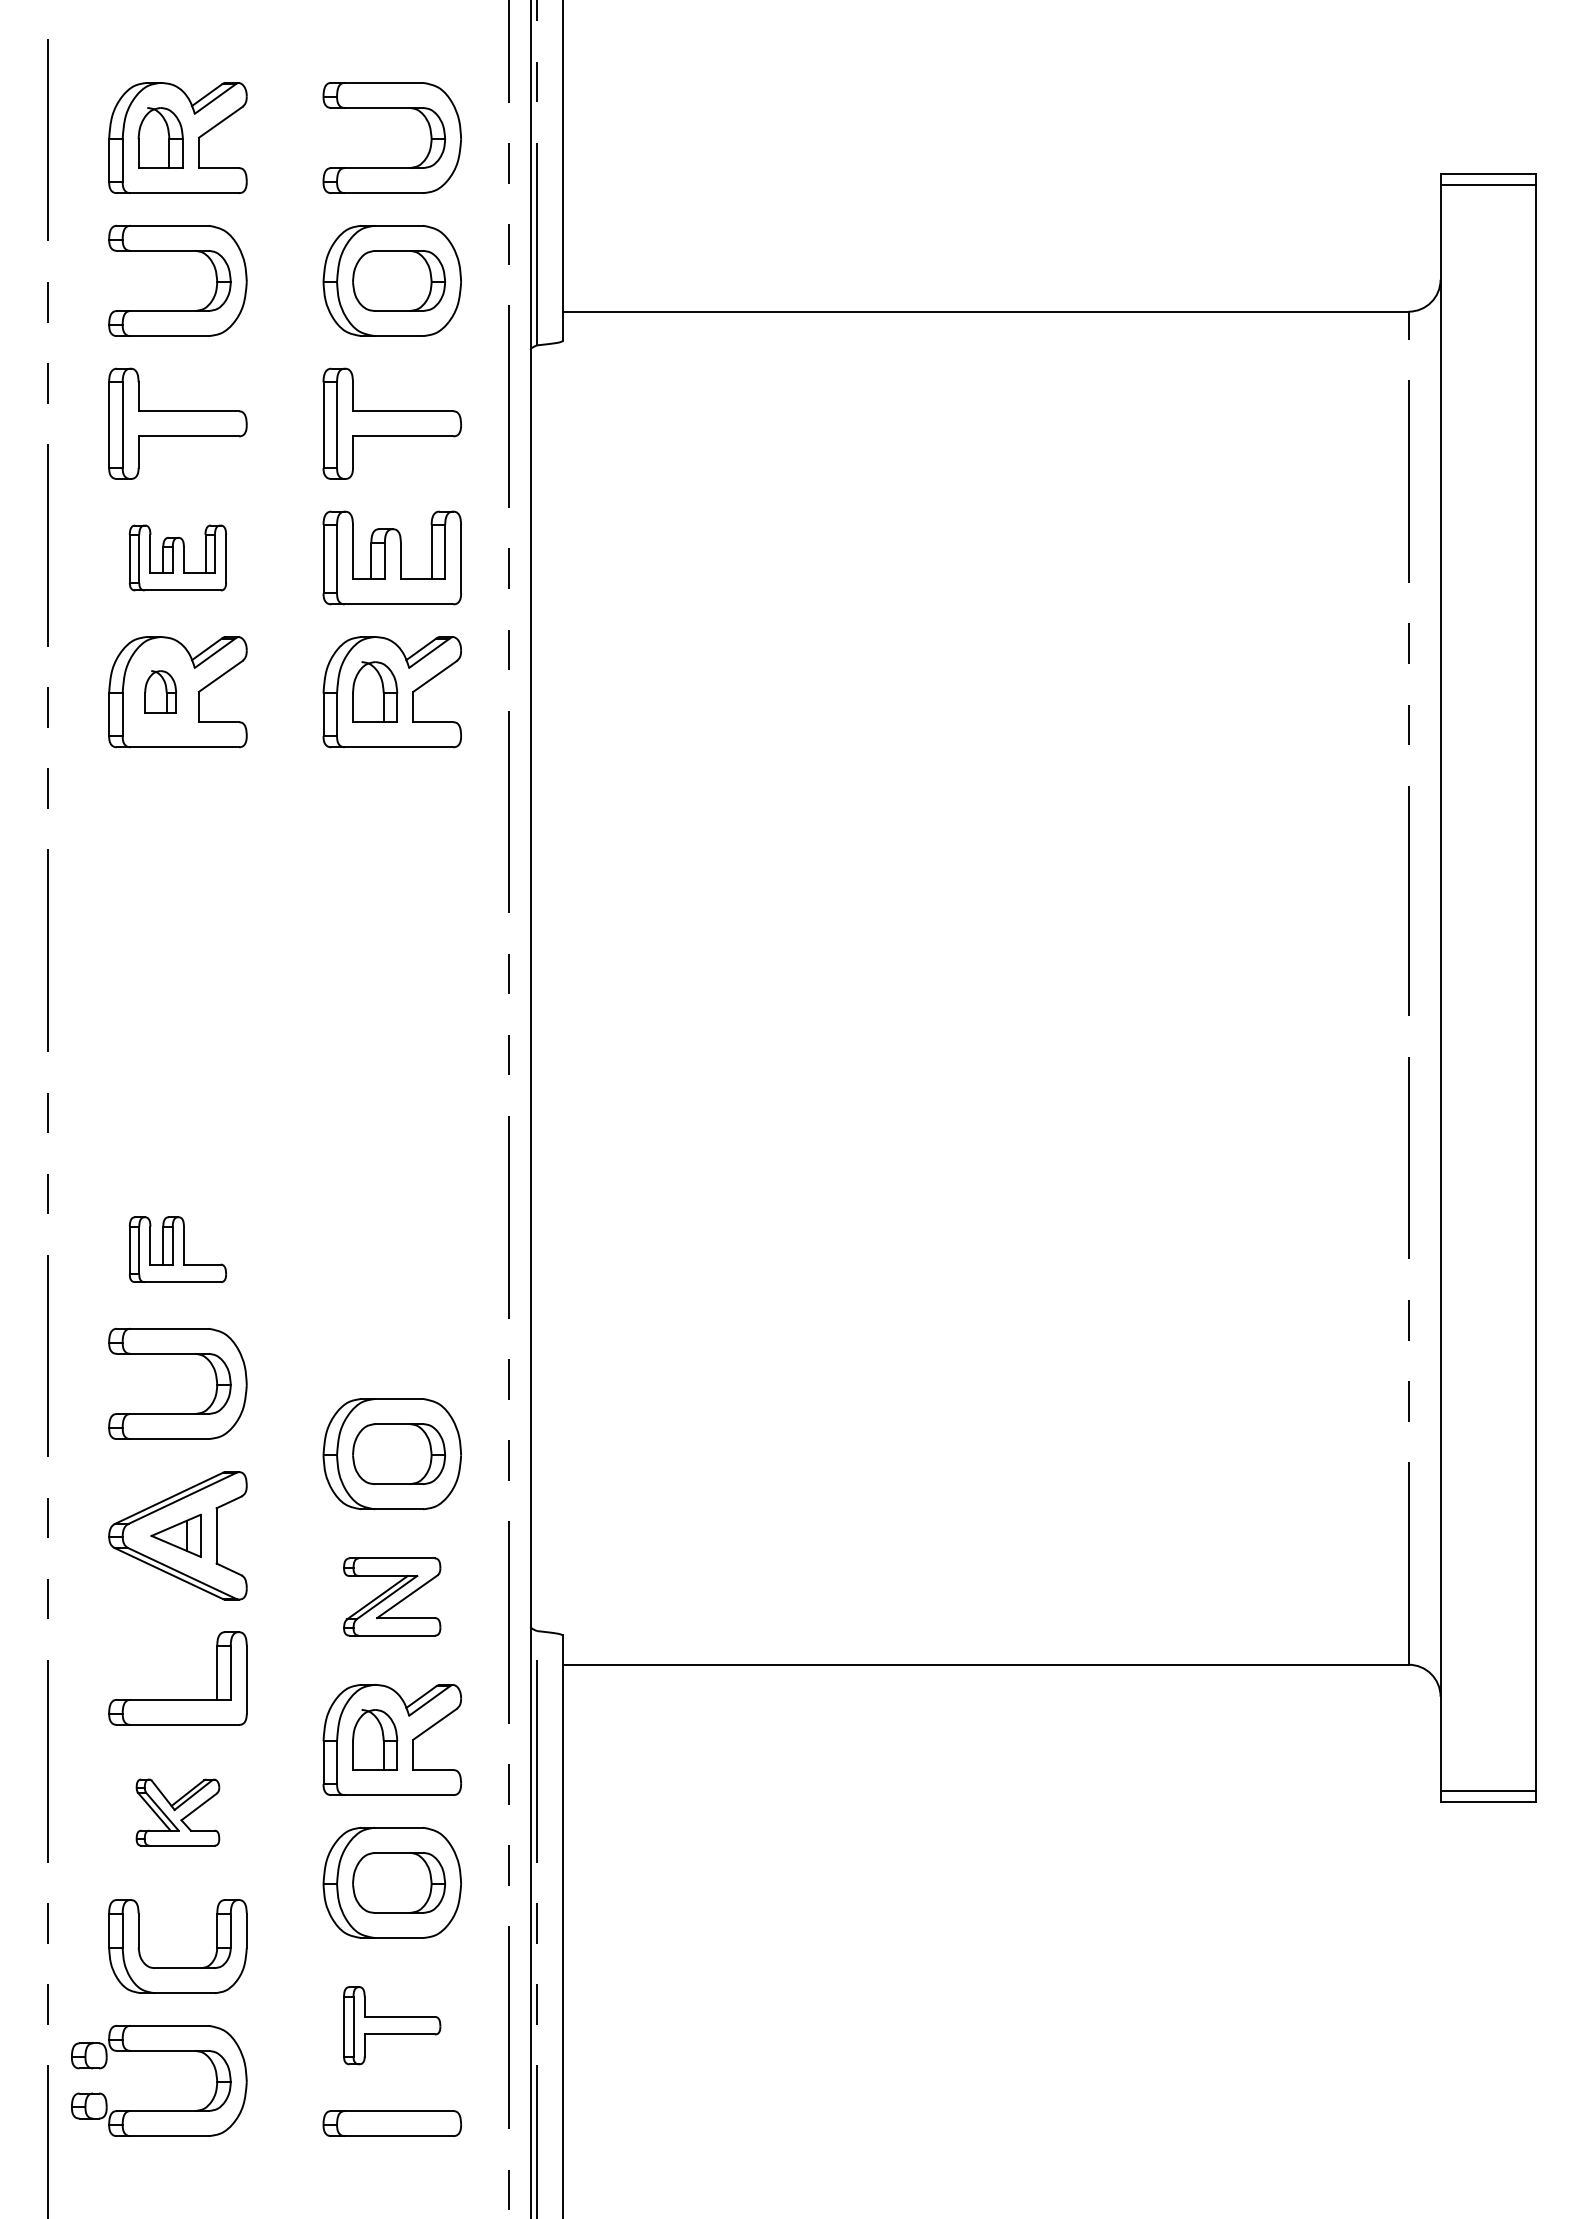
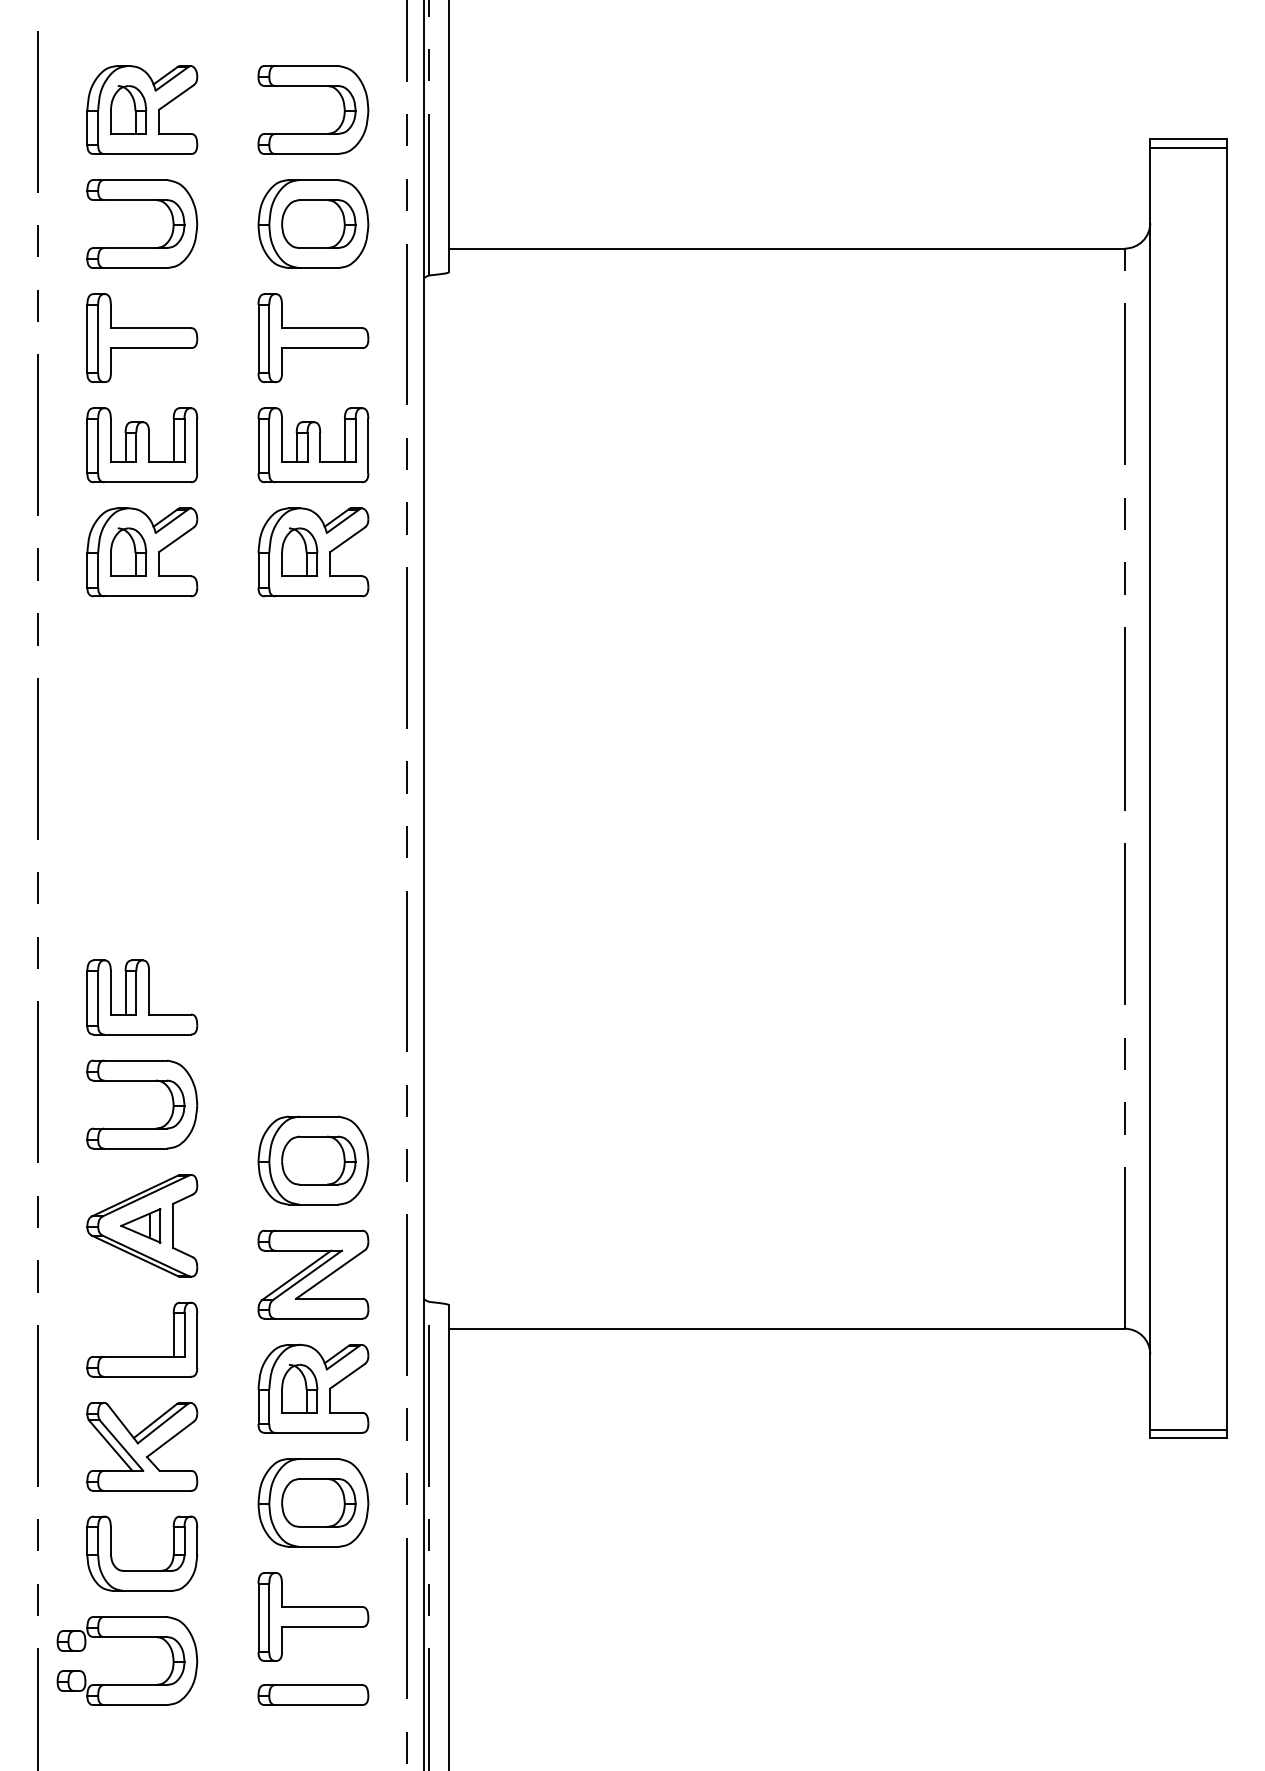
part: (177, 557) -> (141, 444), size x1.43
part: (160, 691) -> (128, 551), size x1.43
part: (177, 1249) -> (141, 997), size x1.43
part: (391, 1596) -> (312, 1274), size x1.43
part: (177, 1812) -> (141, 1446), size x1.67
part: (391, 2025) -> (312, 1616), size x1.43

